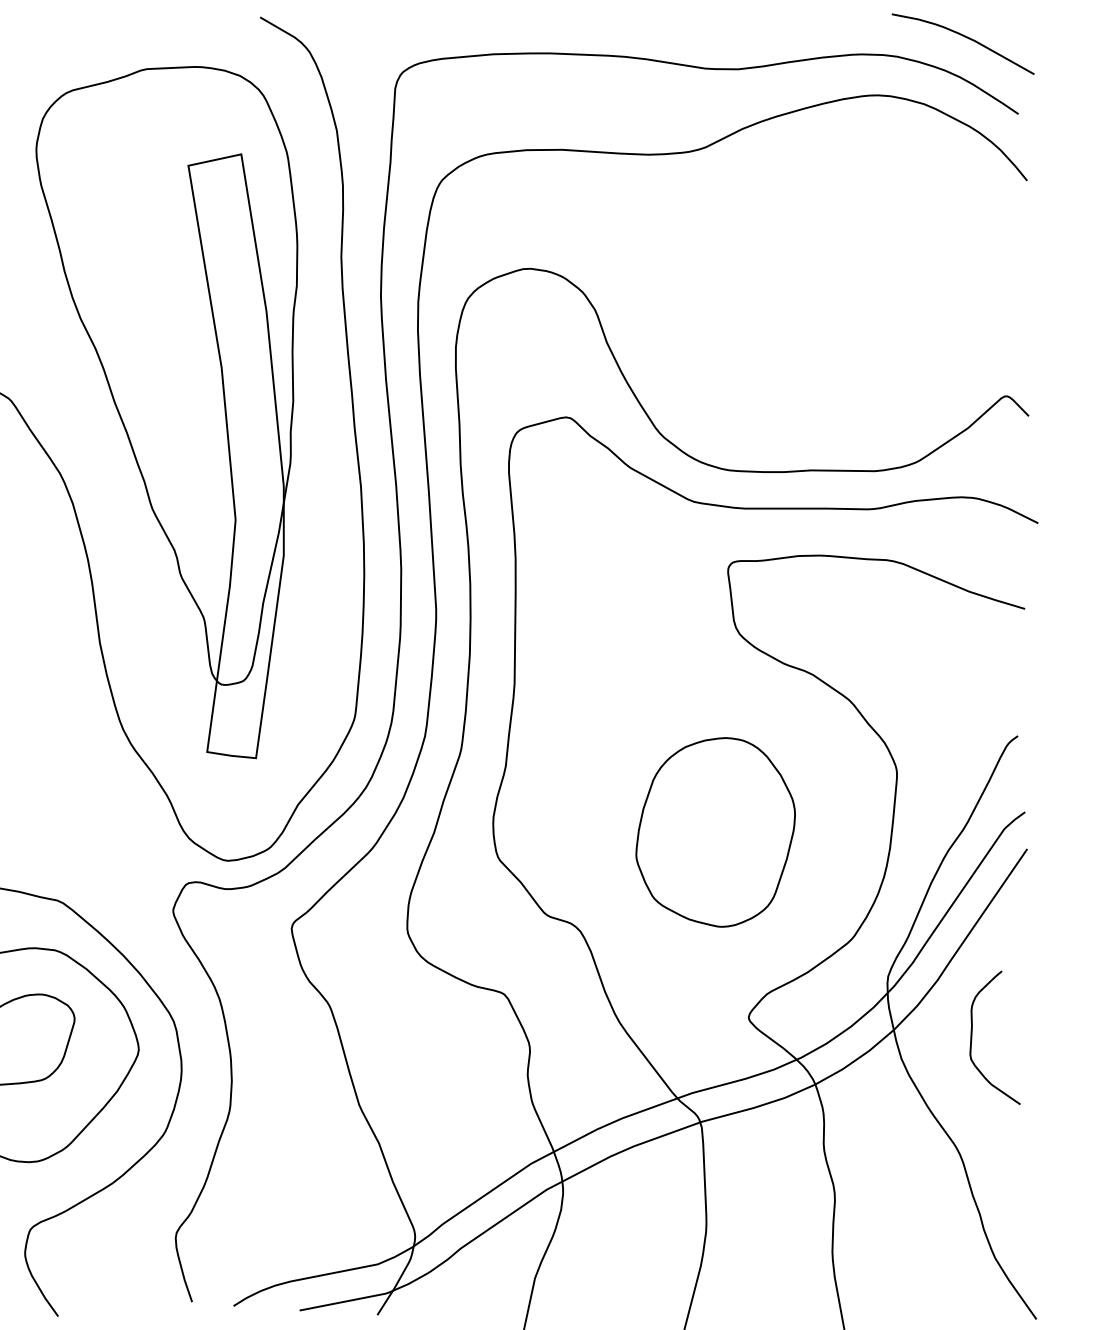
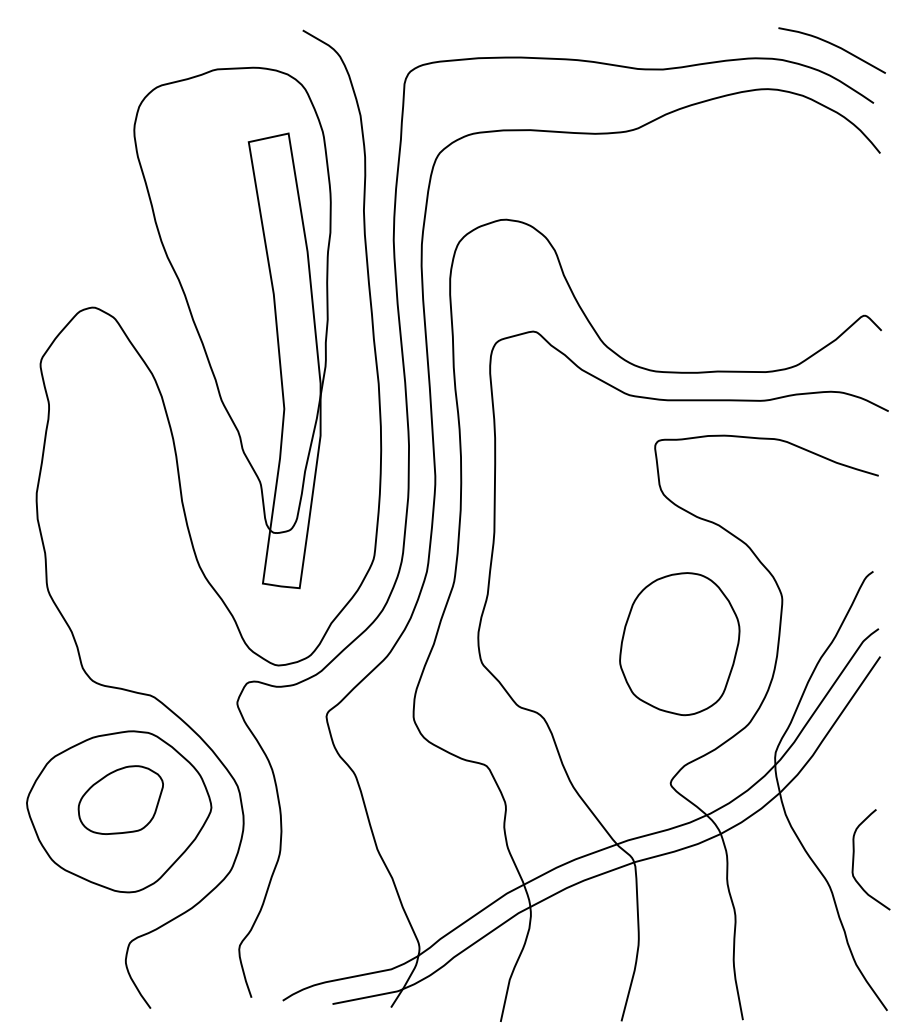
part: (715, 832) -> (679, 644), moved
curve: (972, 1037) -> (854, 859), moved

